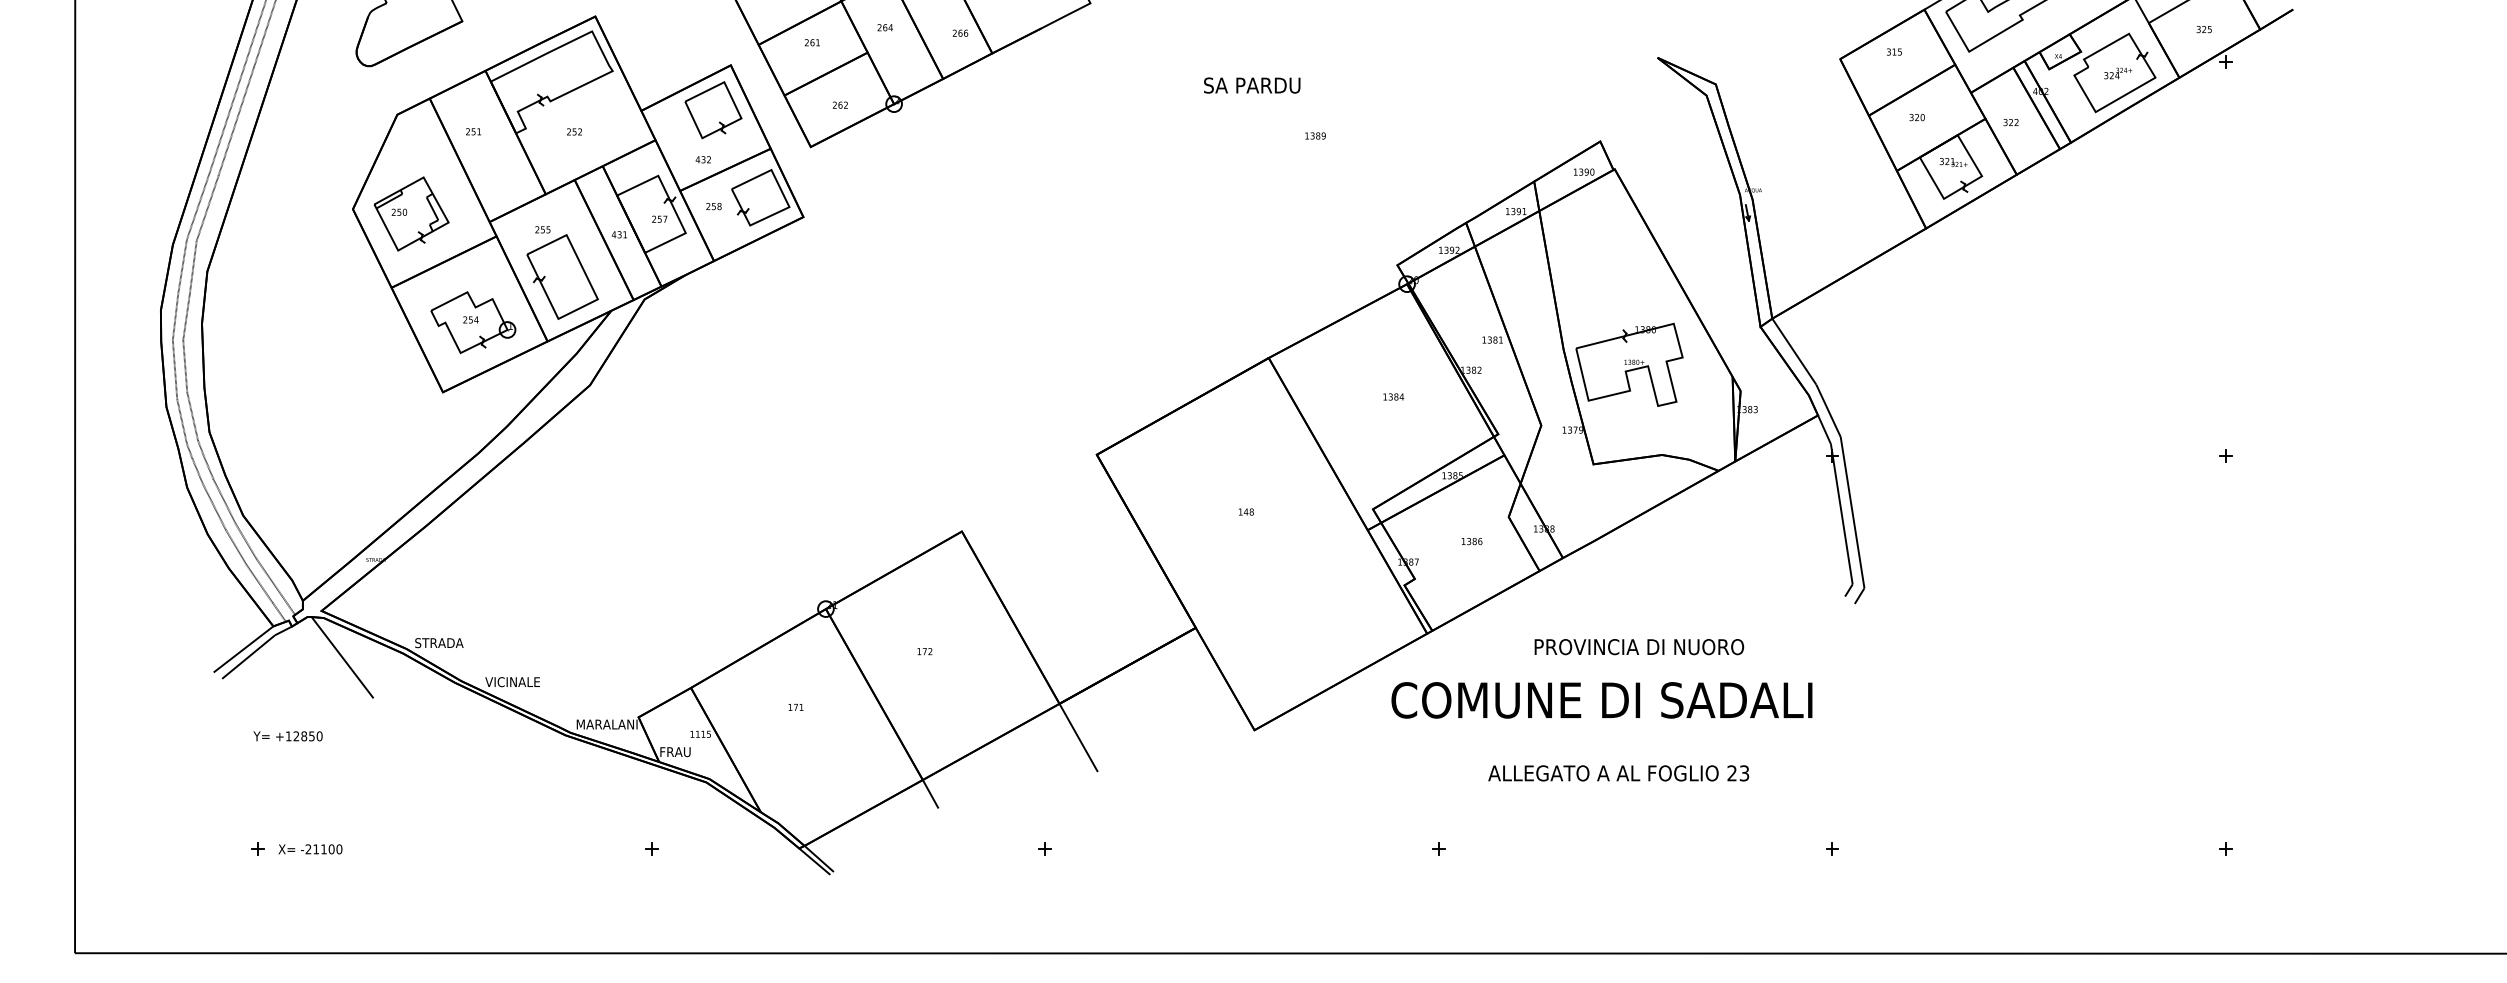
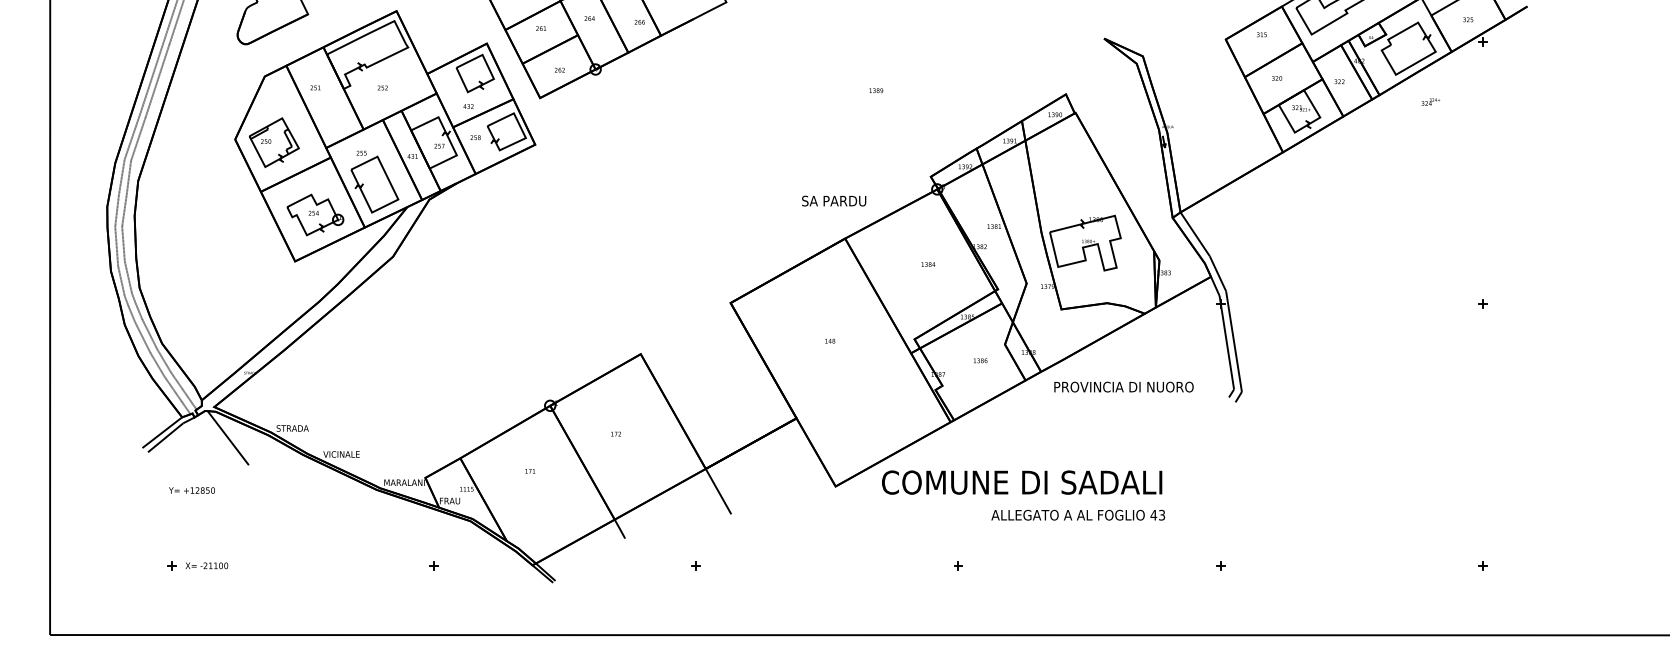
text: (2117, 72) -> (1430, 101), moved
text: (1252, 84) -> (834, 200), moved
text: (1638, 646) -> (1123, 386), moved
text: (1602, 700) -> (1022, 482), moved
text: (1731, 772) -> (1153, 514), 23 -> 43

